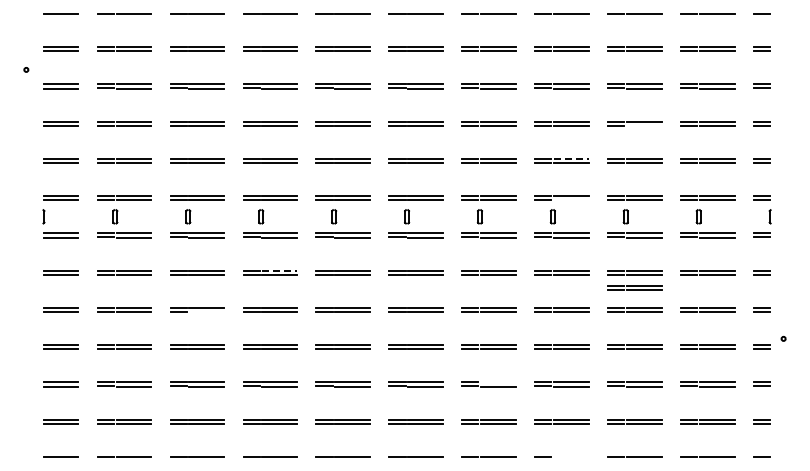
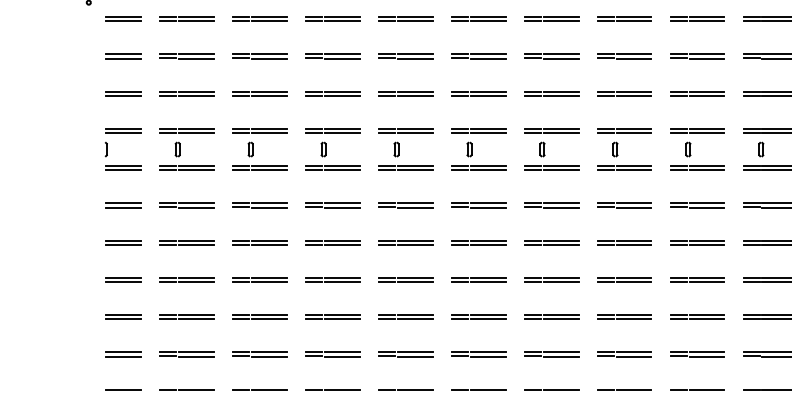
line: (644, 125) -> (706, 58), added
line: (572, 158) -> (634, 91), dashed -> solid
line: (571, 200) -> (633, 133), added
line: (280, 270) -> (342, 203), dashed -> solid
part: (634, 287) -> (696, 220), removed
line: (206, 312) -> (268, 245), added
line: (498, 382) -> (560, 315), added
line: (571, 456) -> (633, 389), added

